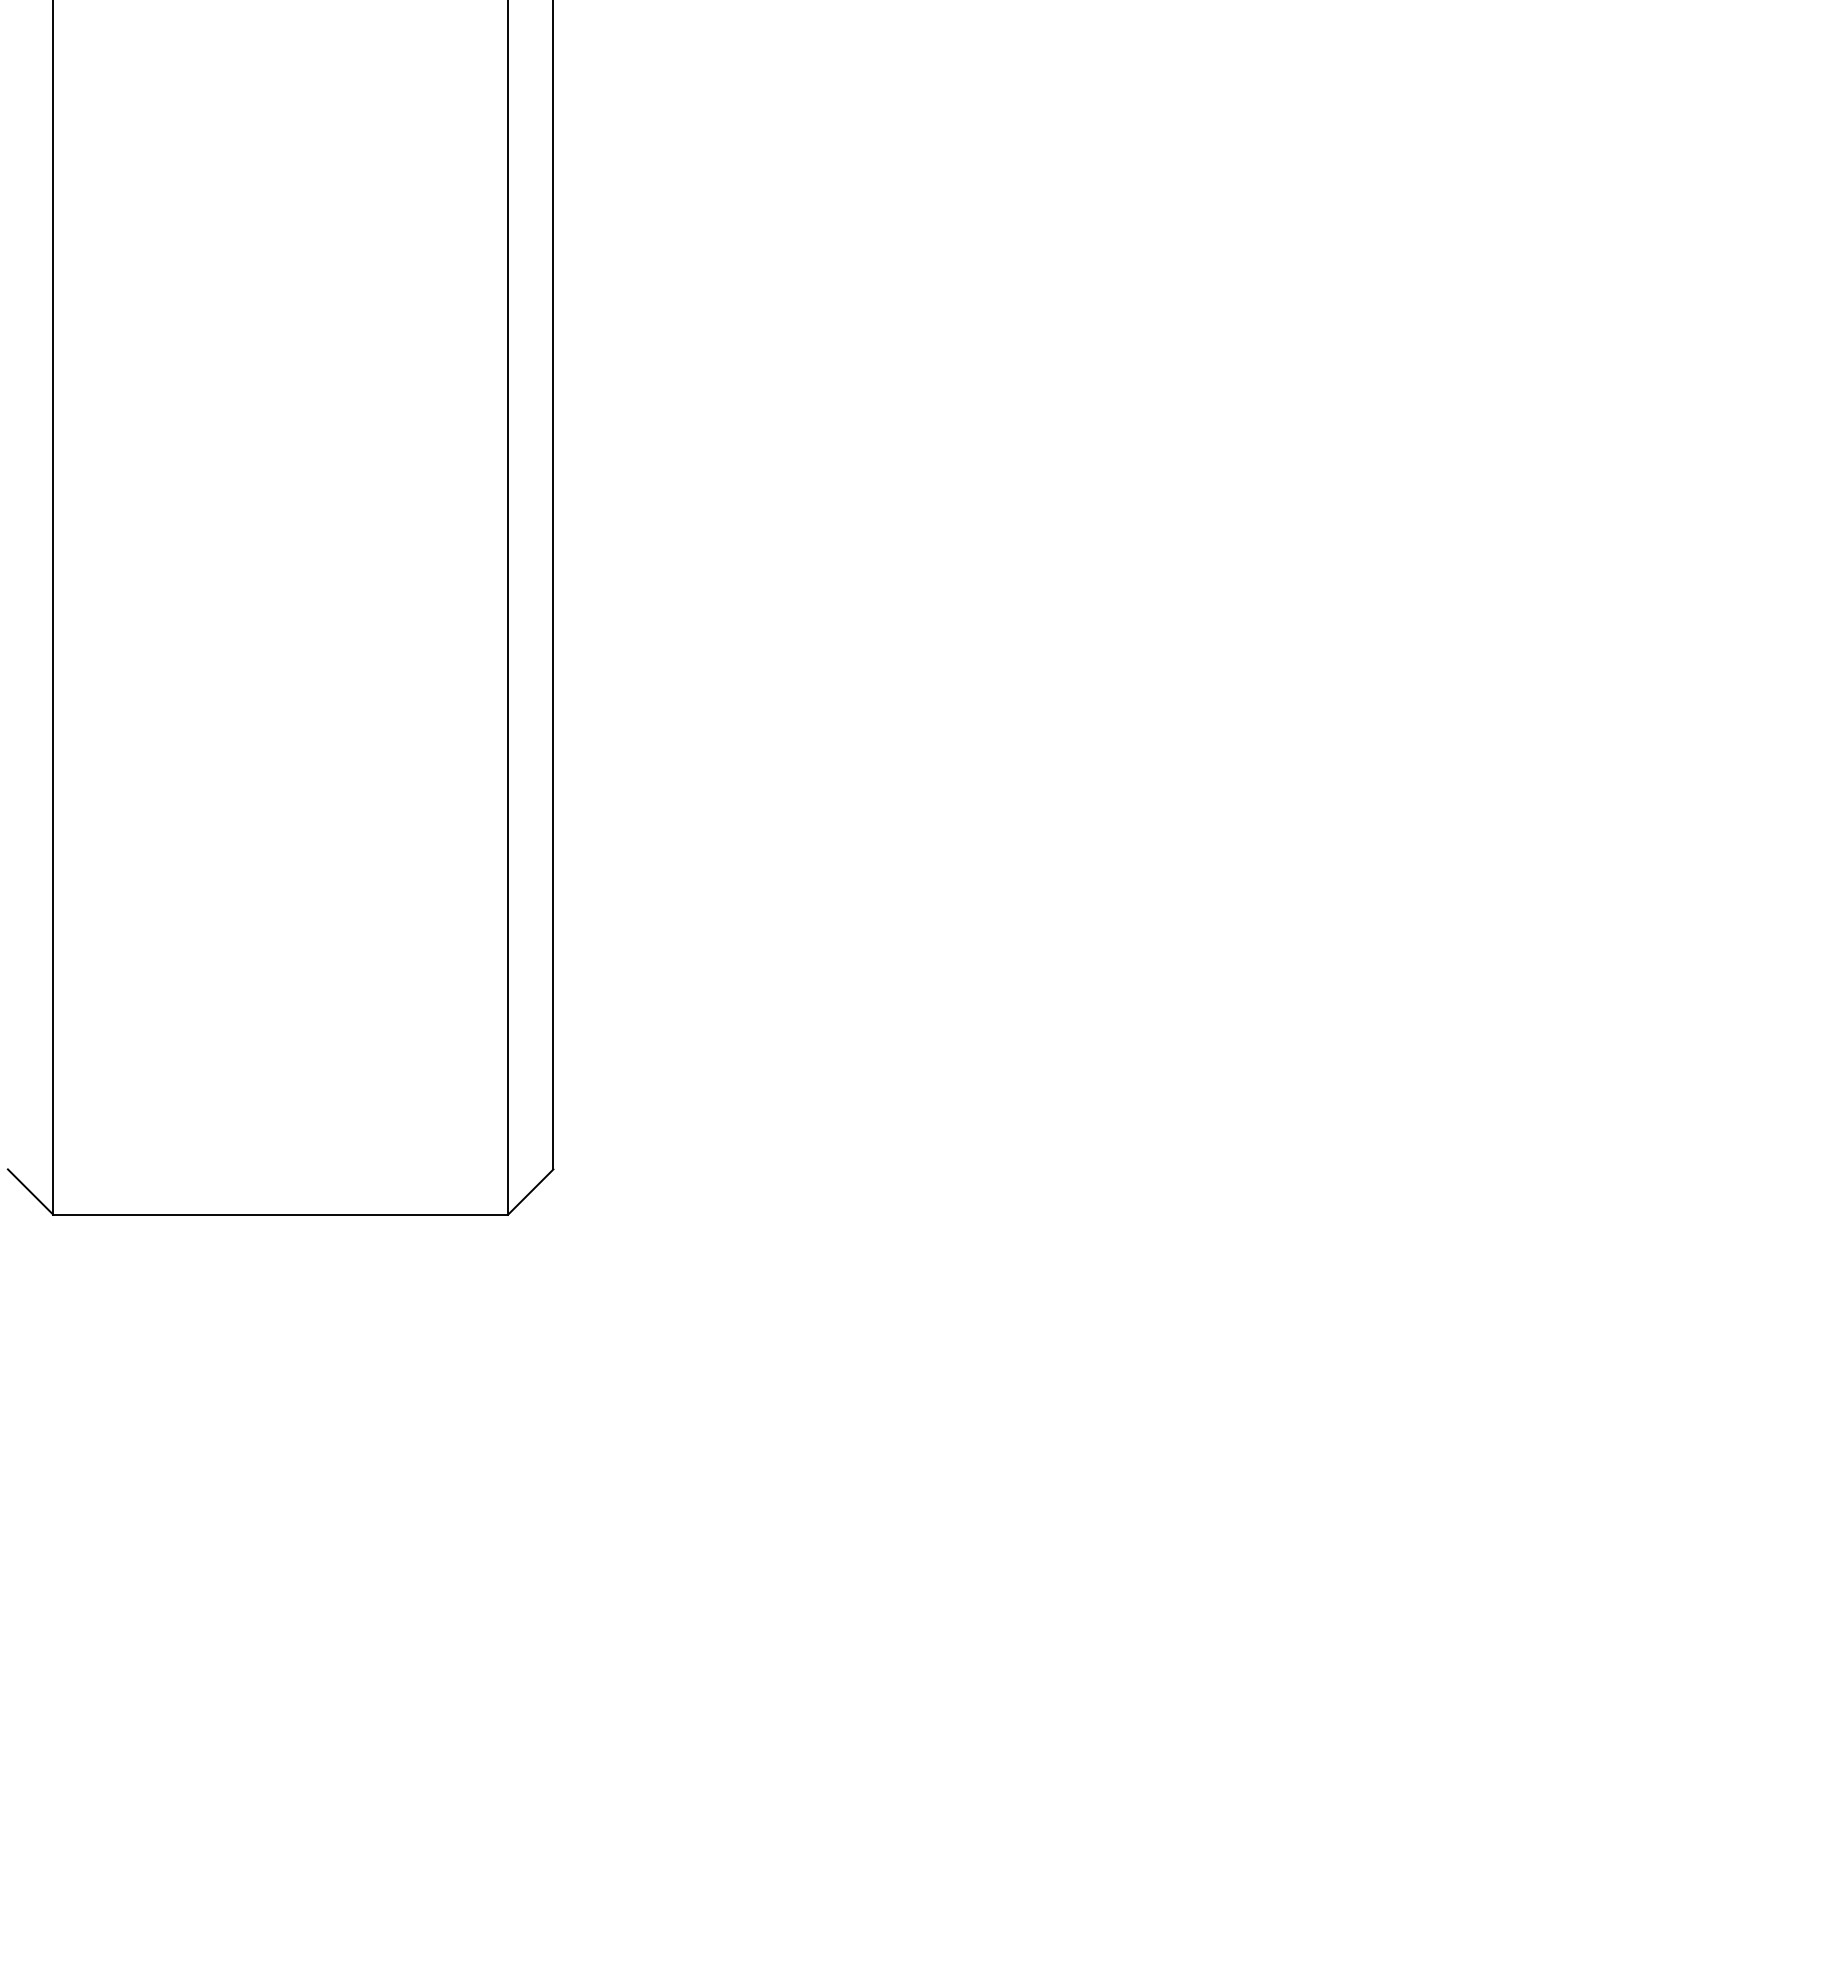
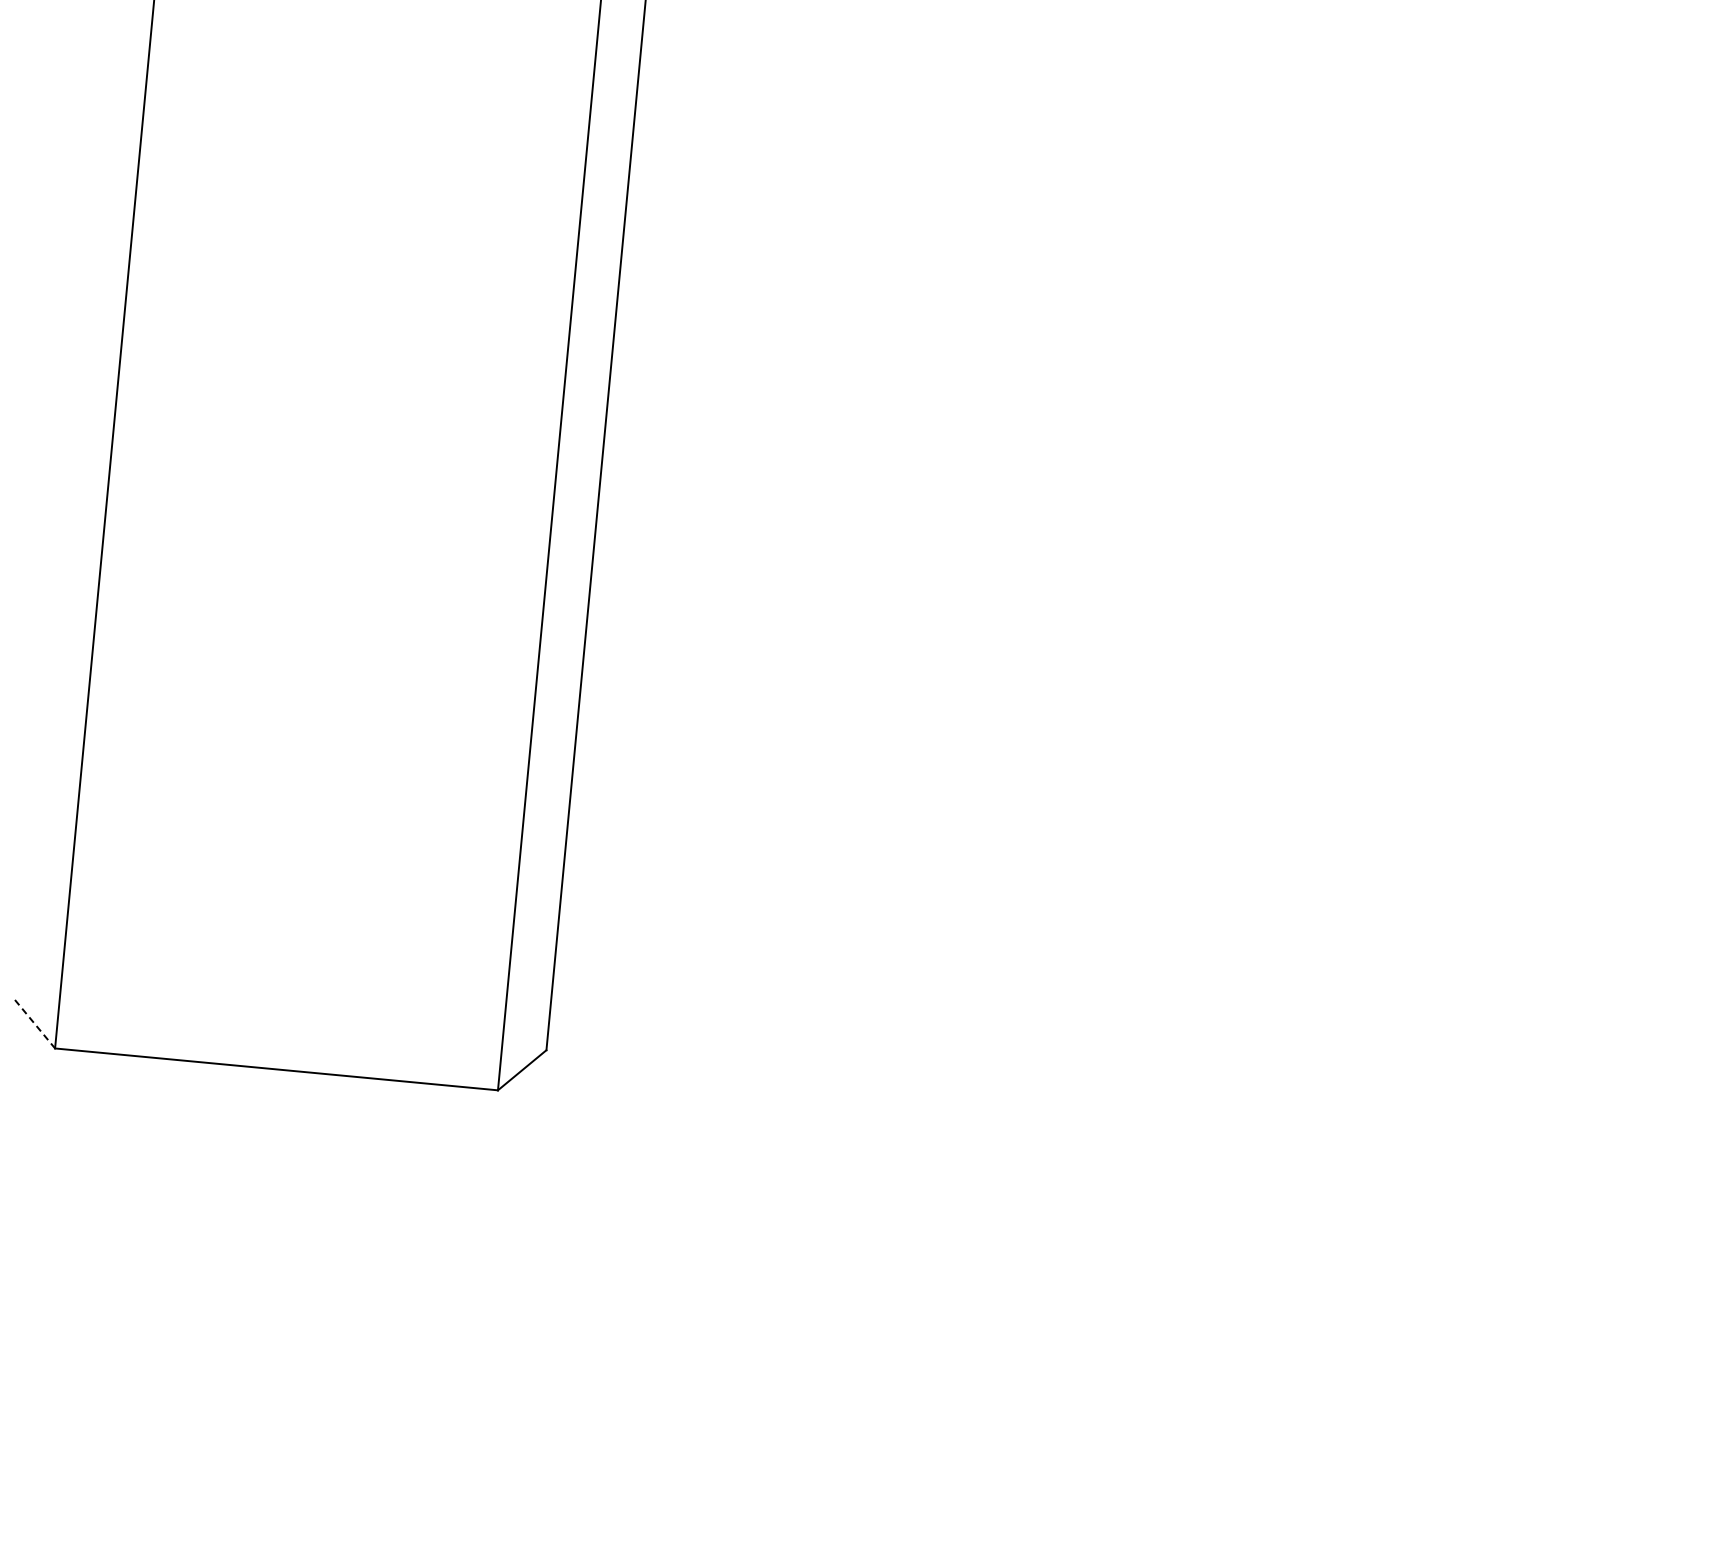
line: (31, 1192) -> (35, 1024), solid -> dashed

